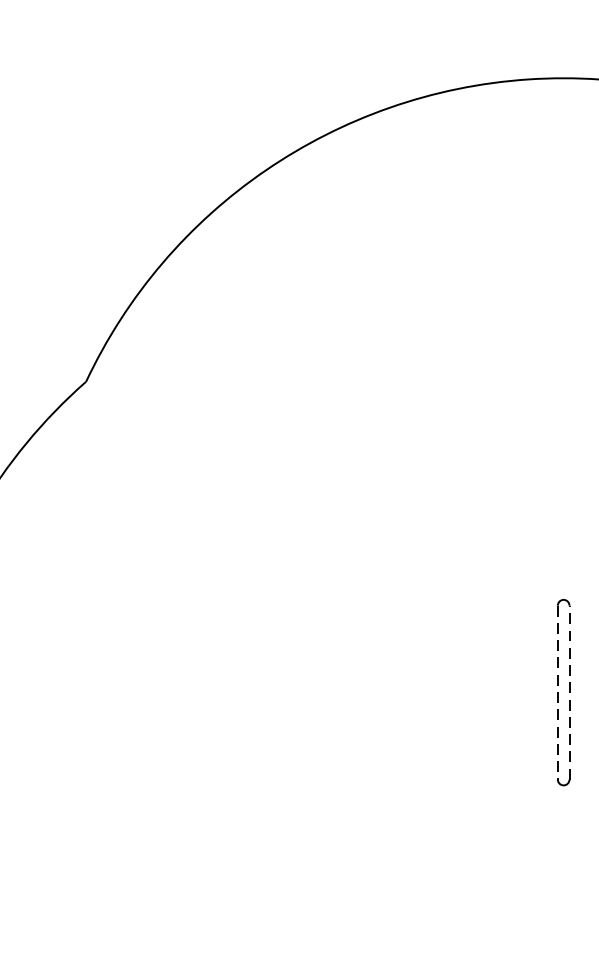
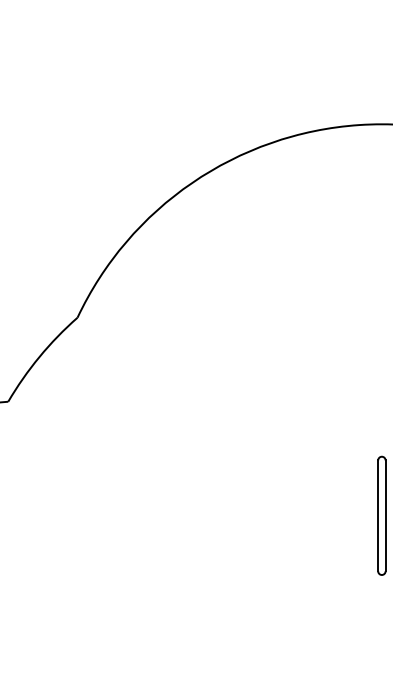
line: (569, 692) -> (385, 515), dashed -> solid
line: (558, 693) -> (378, 516), dashed -> solid

